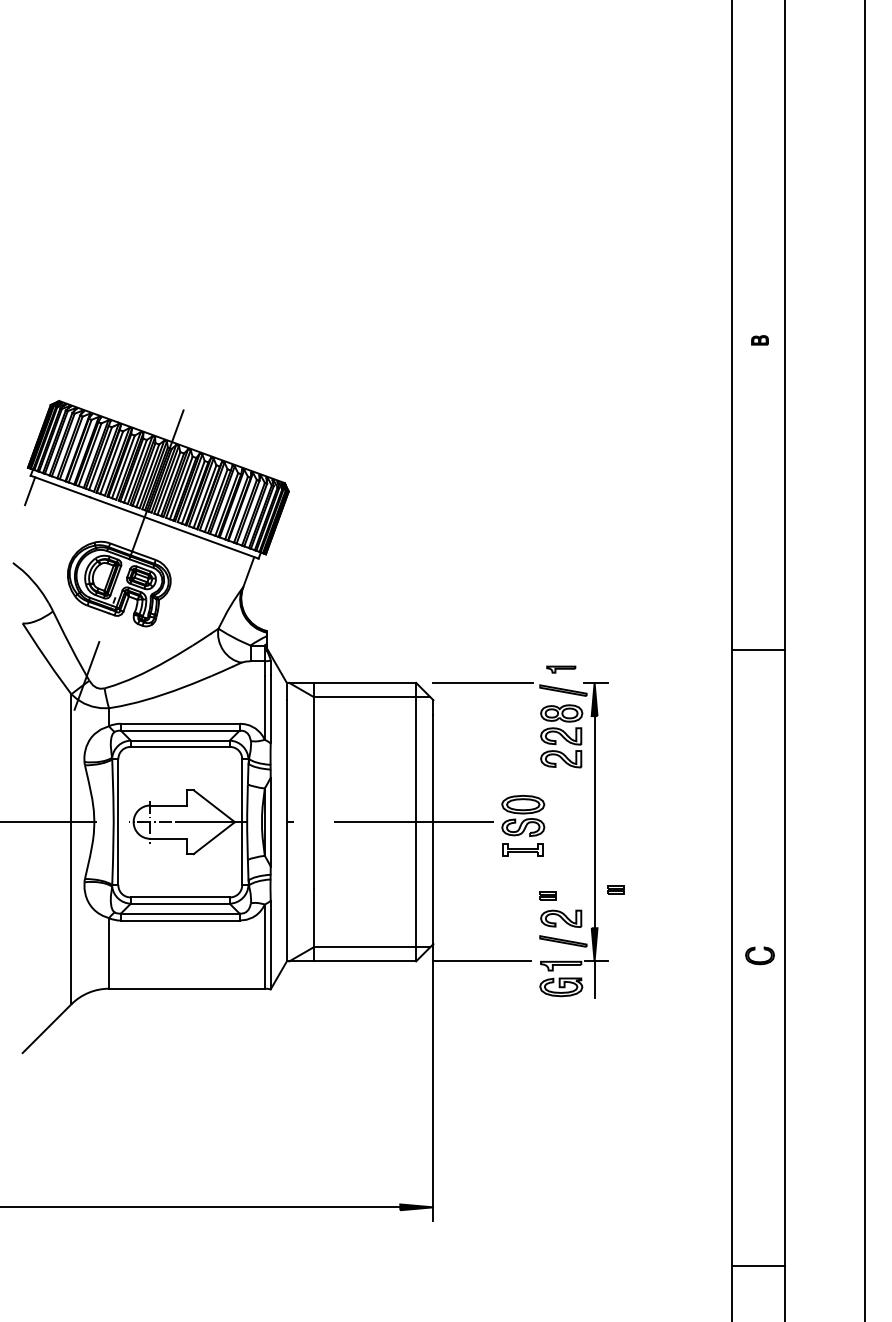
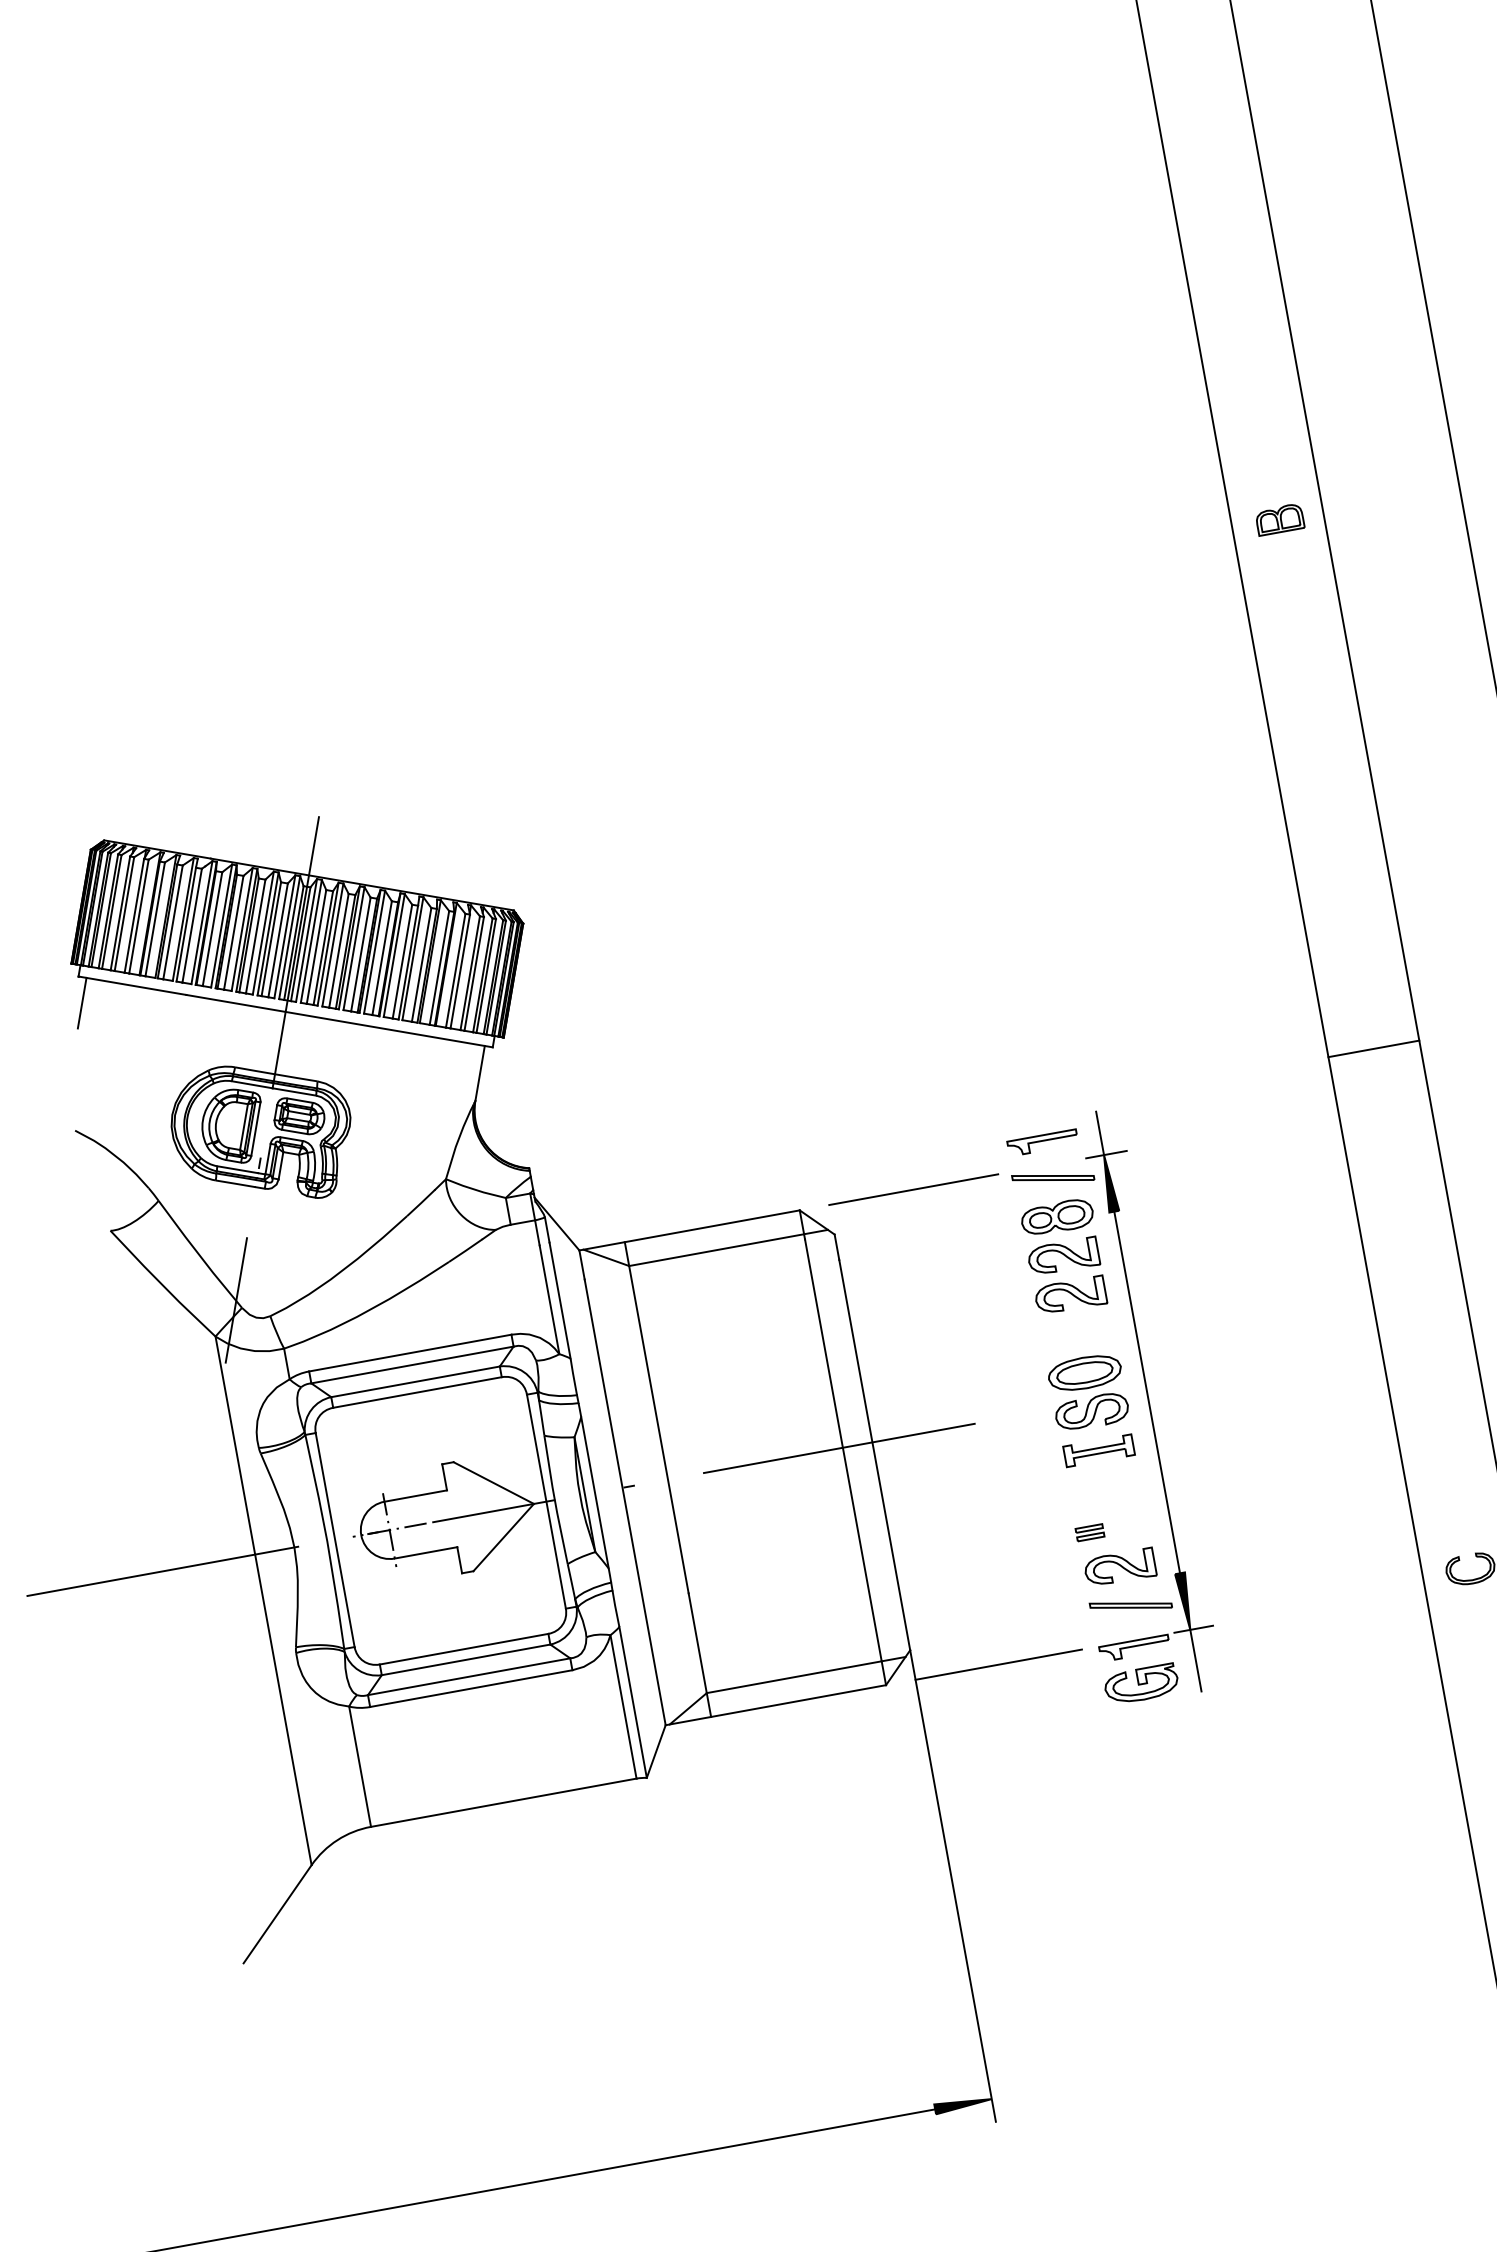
part: (759, 340) -> (1279, 520), size x1.67
part: (561, 669) -> (1043, 1142), size x1.43
line: (594, 669) -> (1099, 1132), added
part: (523, 825) -> (1091, 1408), moved
part: (615, 889) -> (1203, 1500), removed

